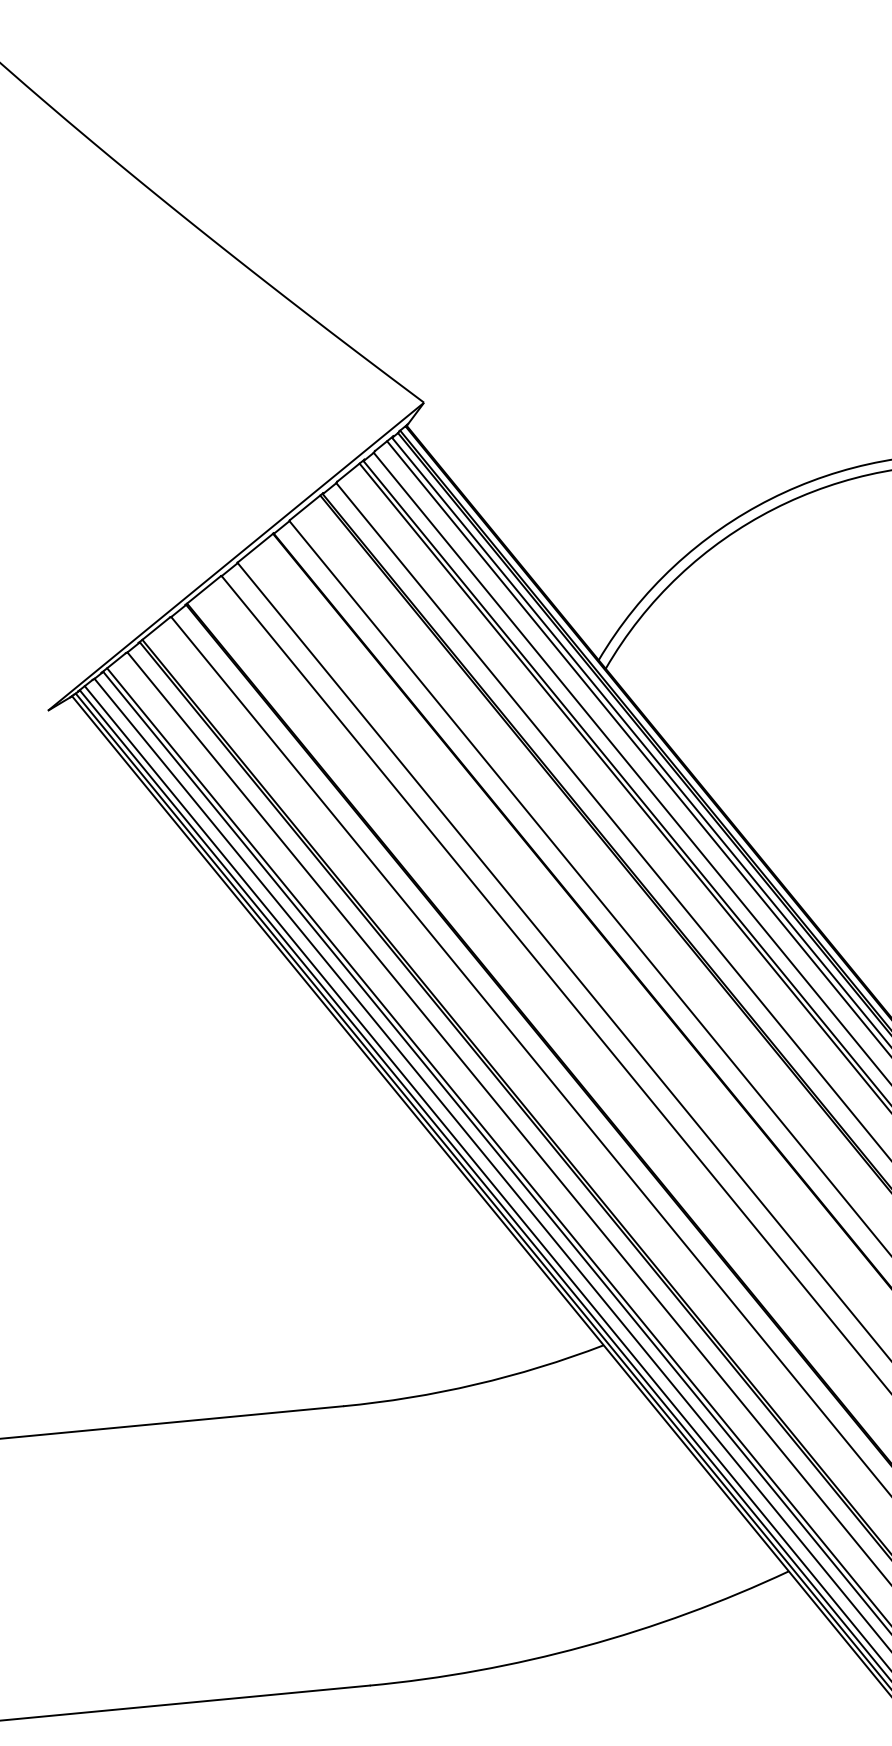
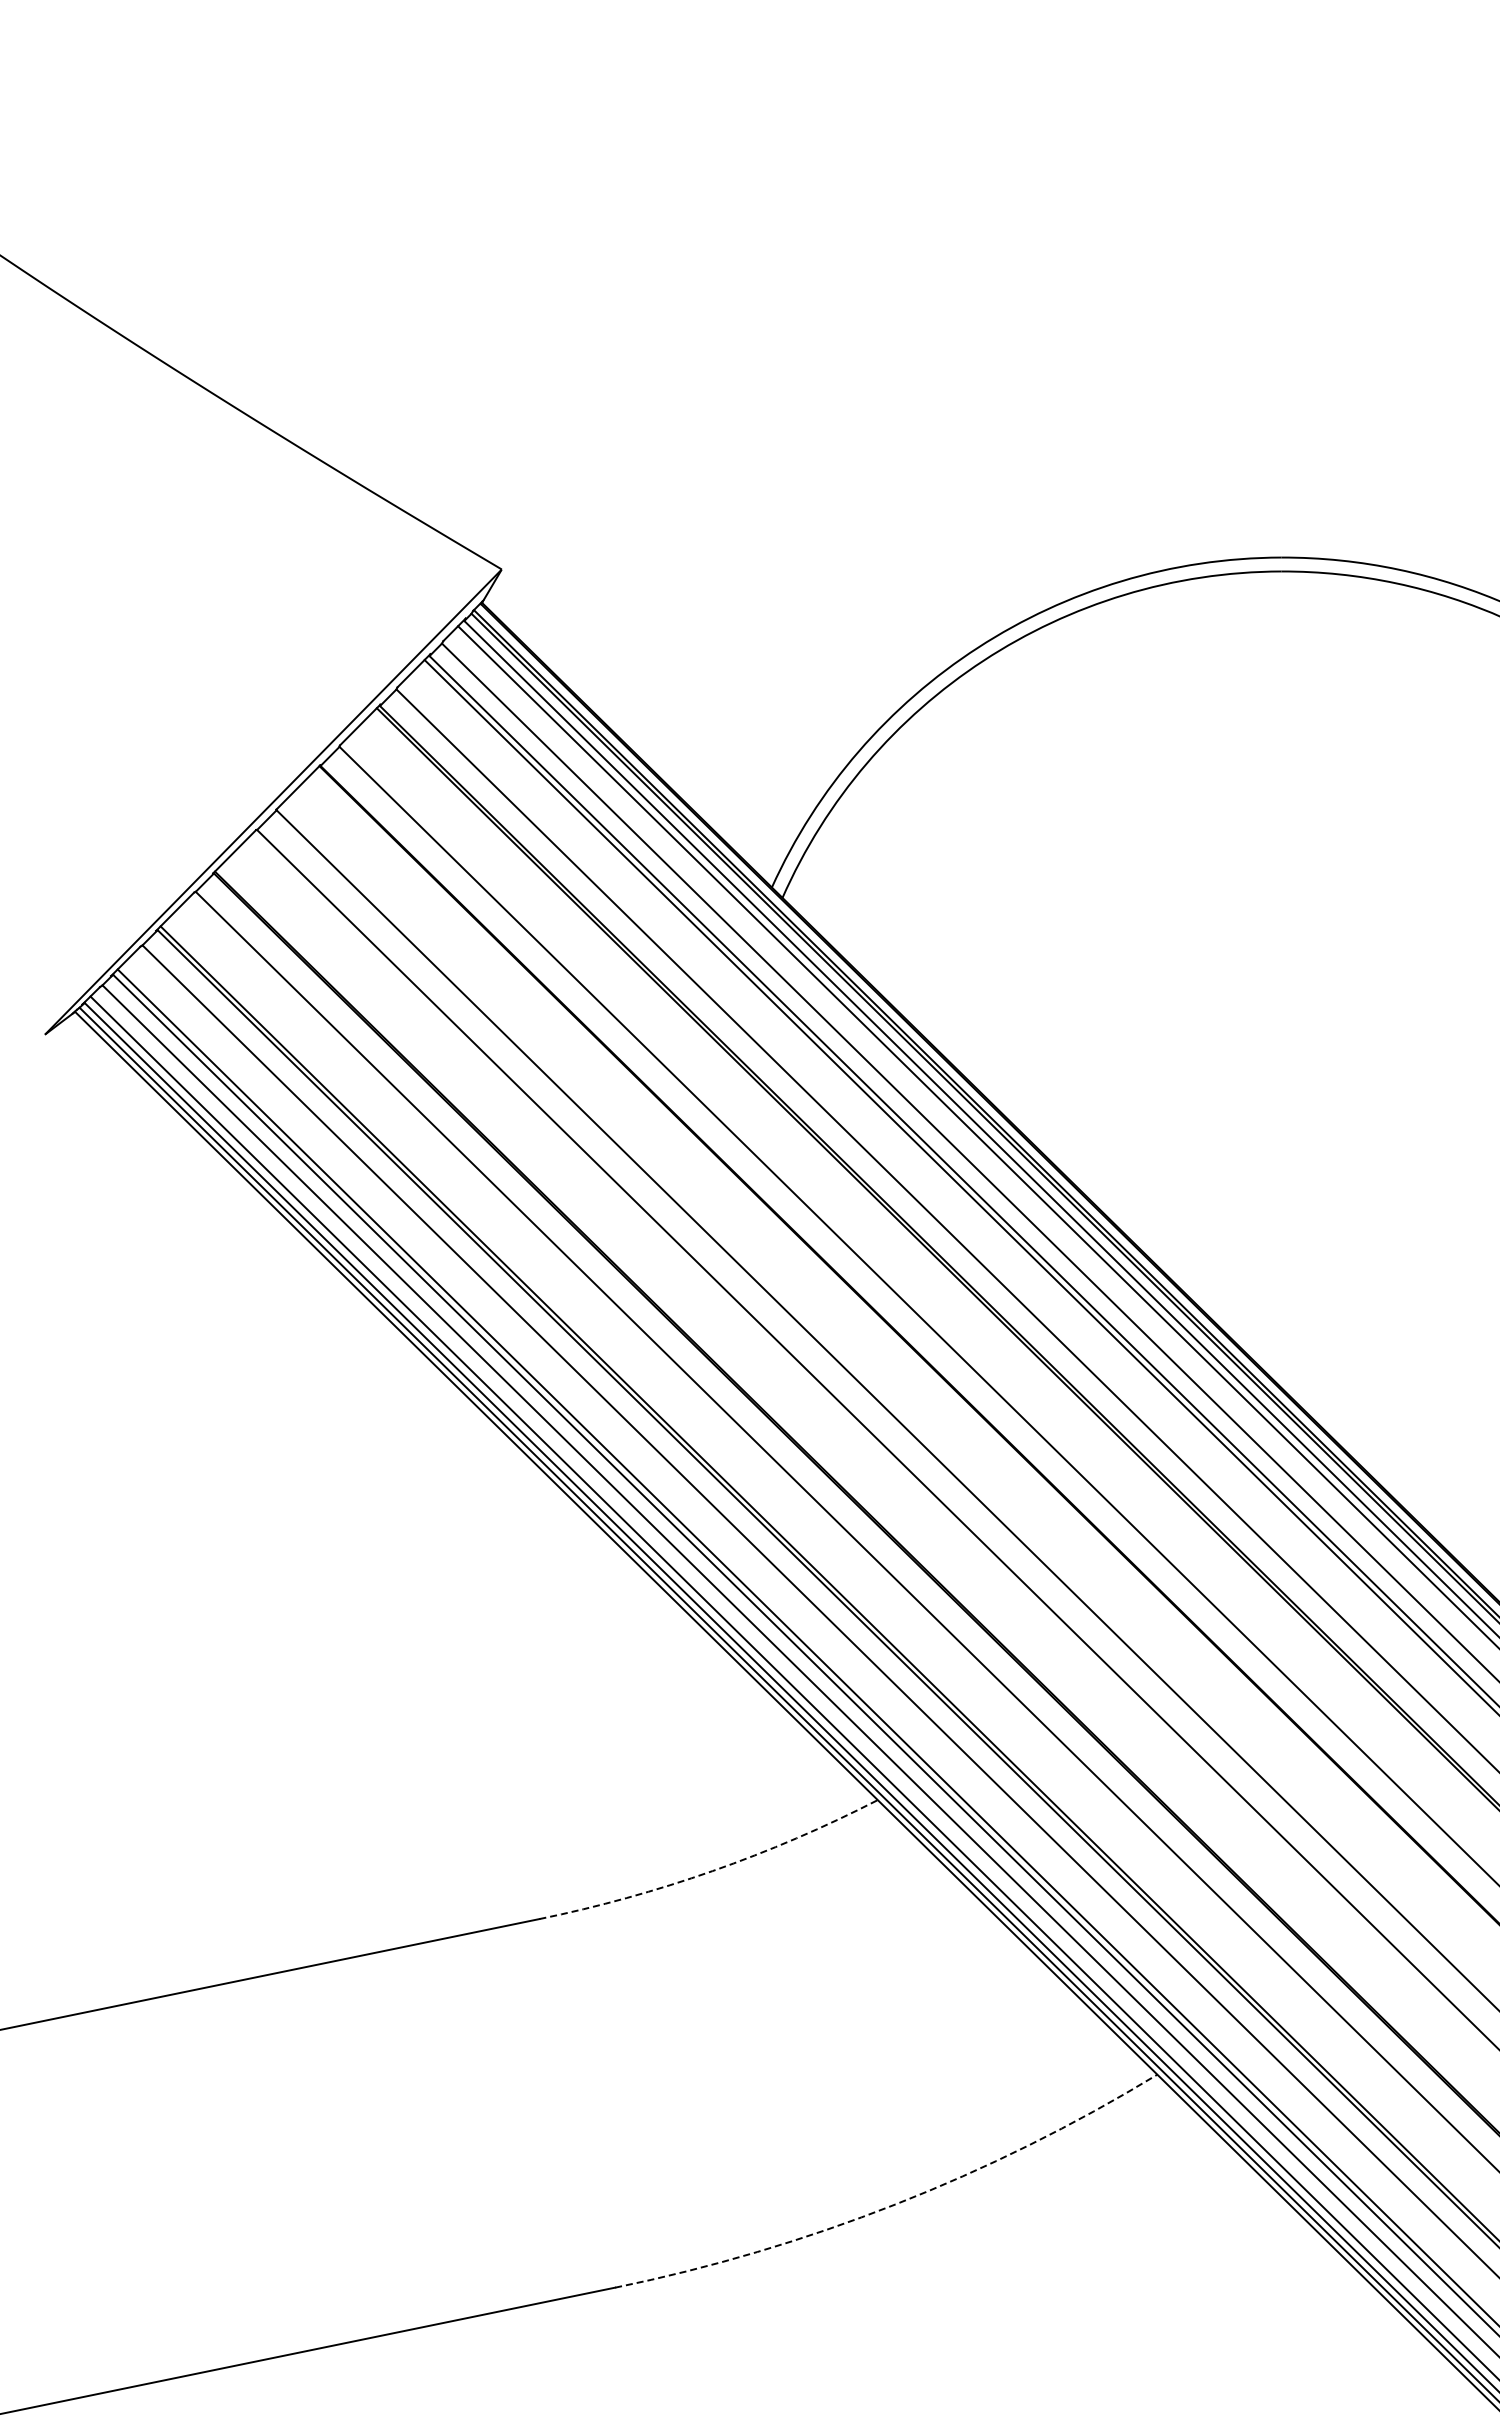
arc: (475, 1384) -> (712, 1871), solid -> dashed
arc: (584, 1646) -> (895, 2204), solid -> dashed

